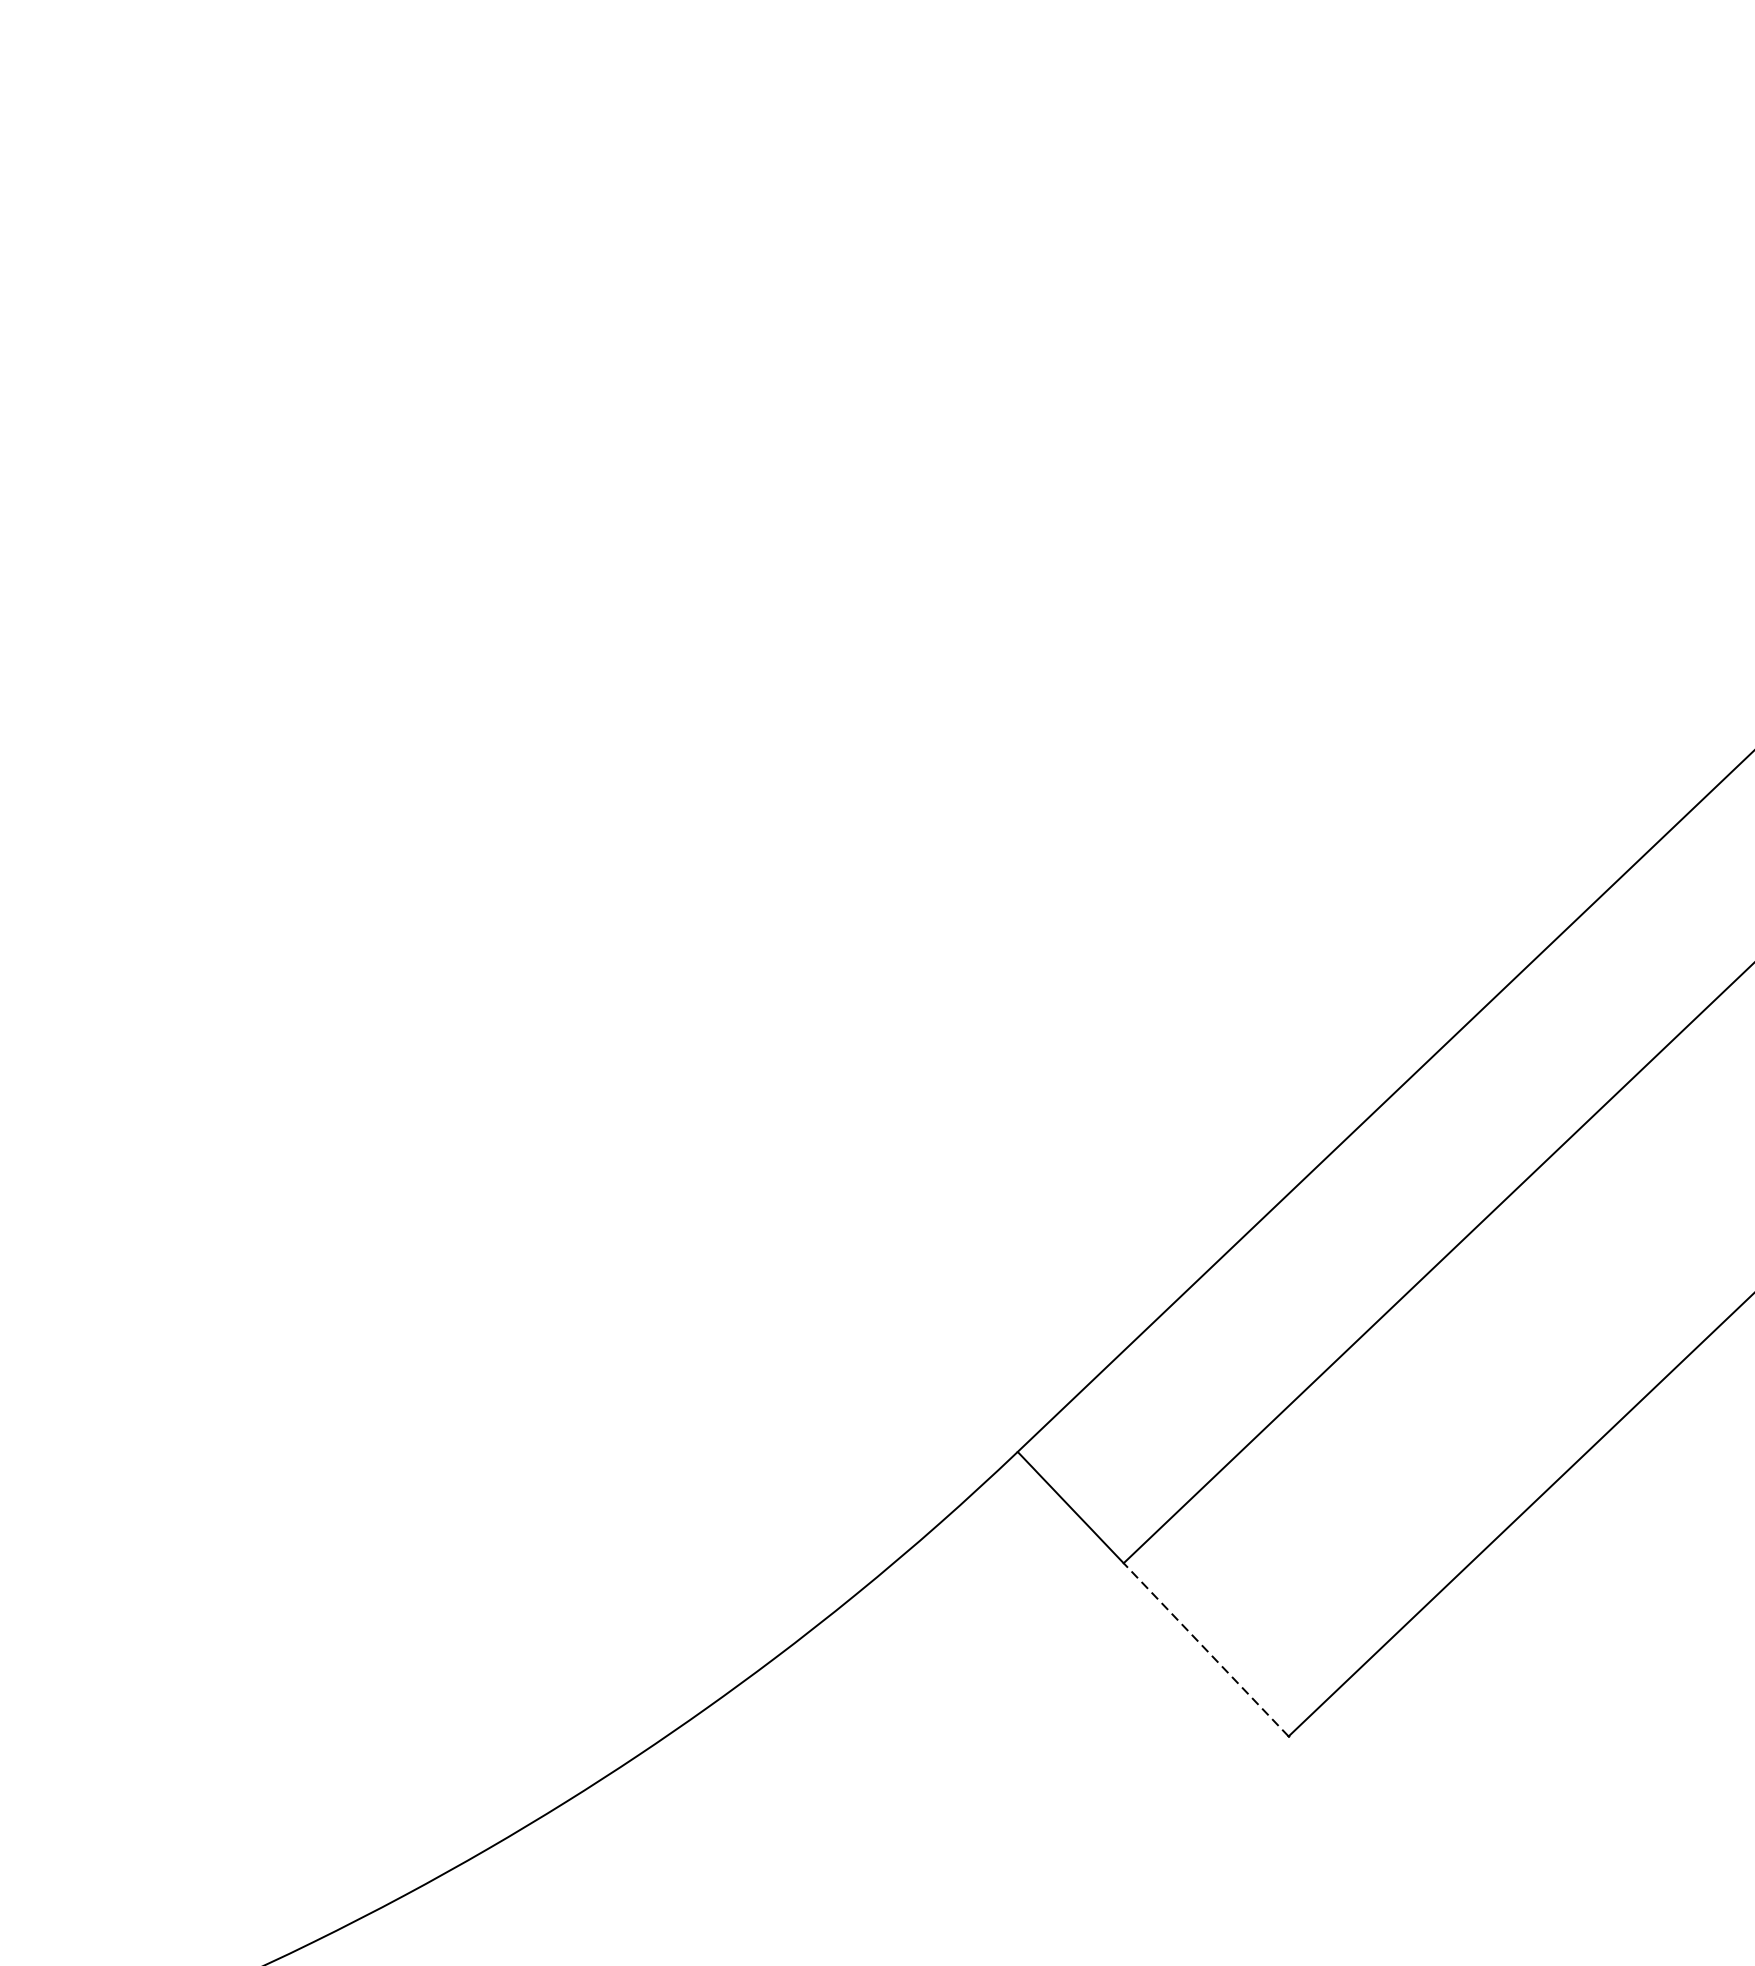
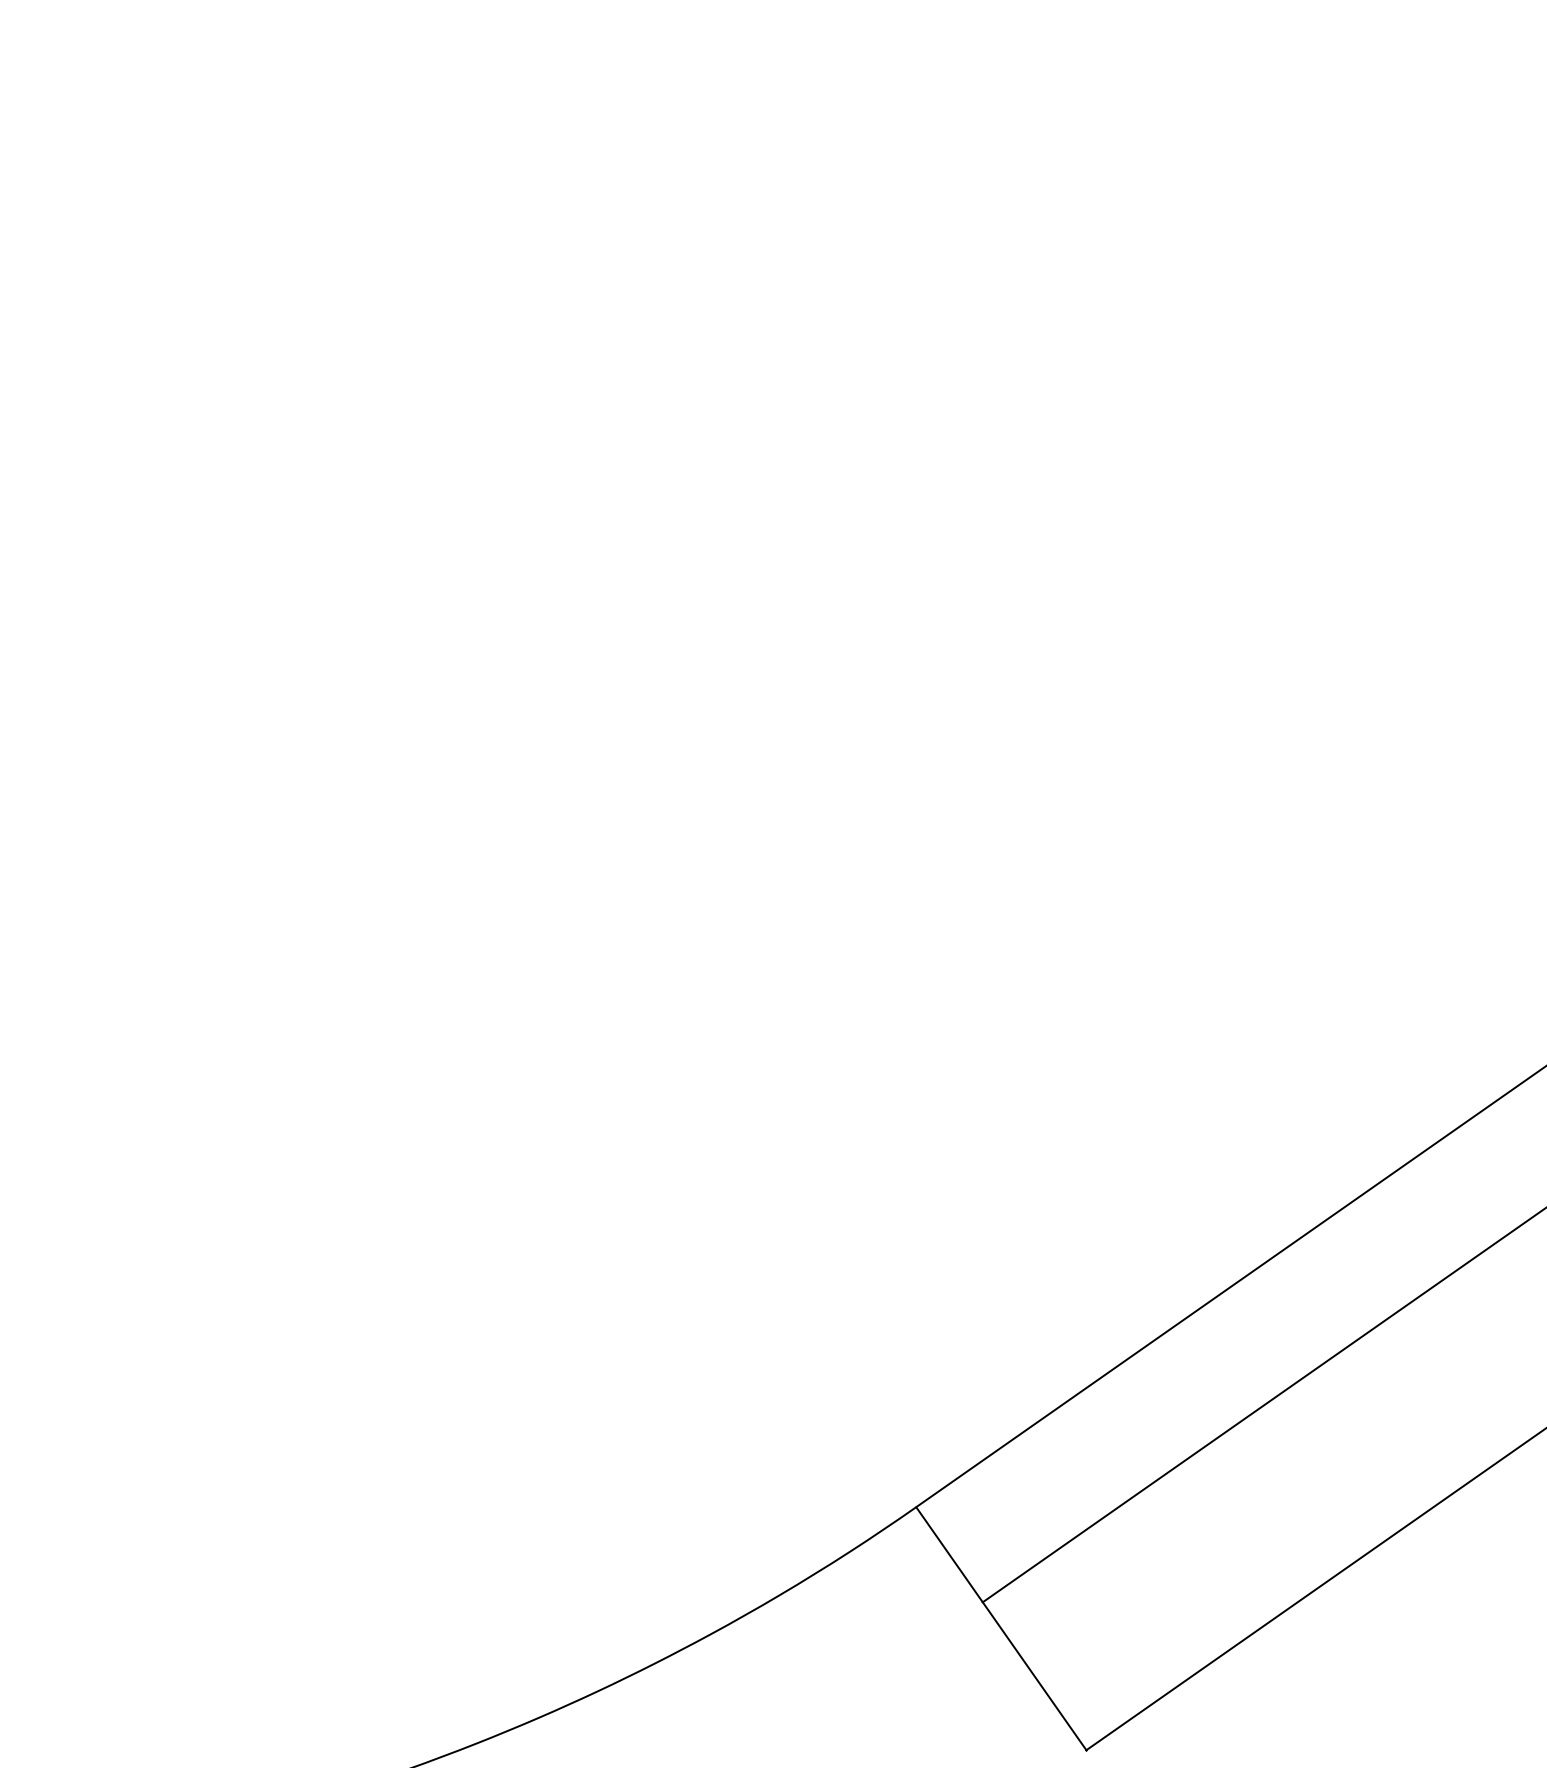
line: (1205, 1648) -> (1034, 1675), dashed -> solid

